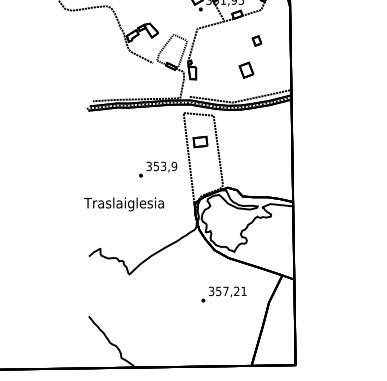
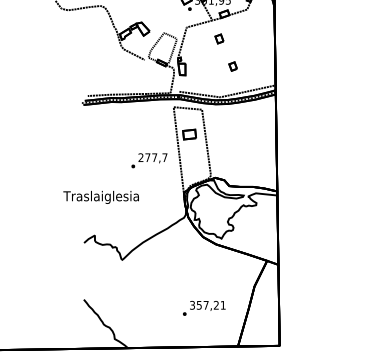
part: (256, 40) -> (218, 38), moved
part: (246, 69) -> (233, 65), size x0.6
text: (161, 166) -> (152, 157), 353,9 -> 277,7
text: (123, 204) -> (100, 197), moved
text: (223, 294) -> (203, 308), moved

